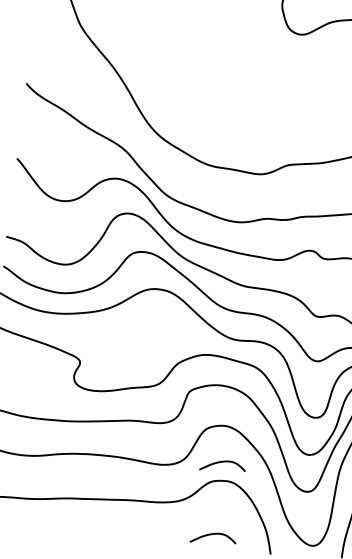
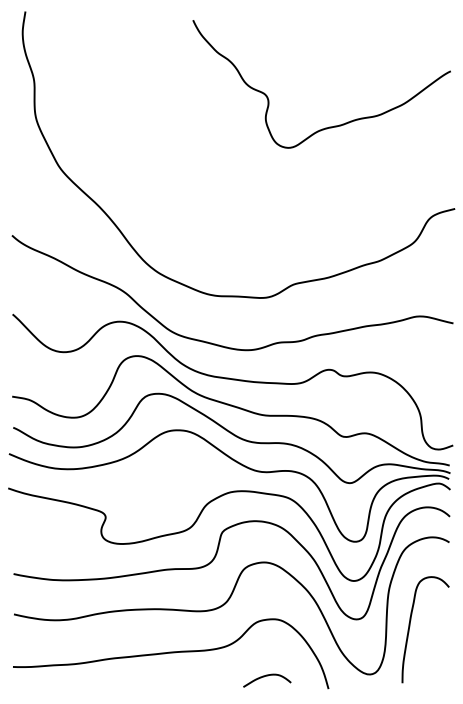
curve: (223, 462) -> (267, 600), removed

